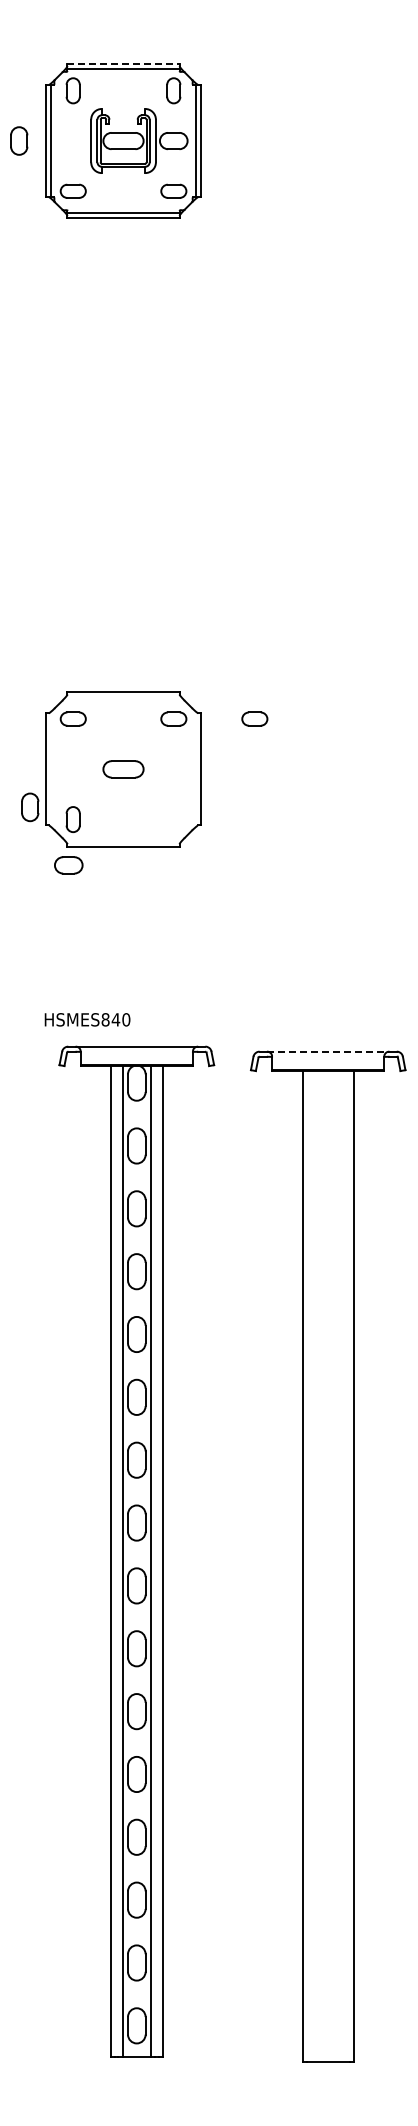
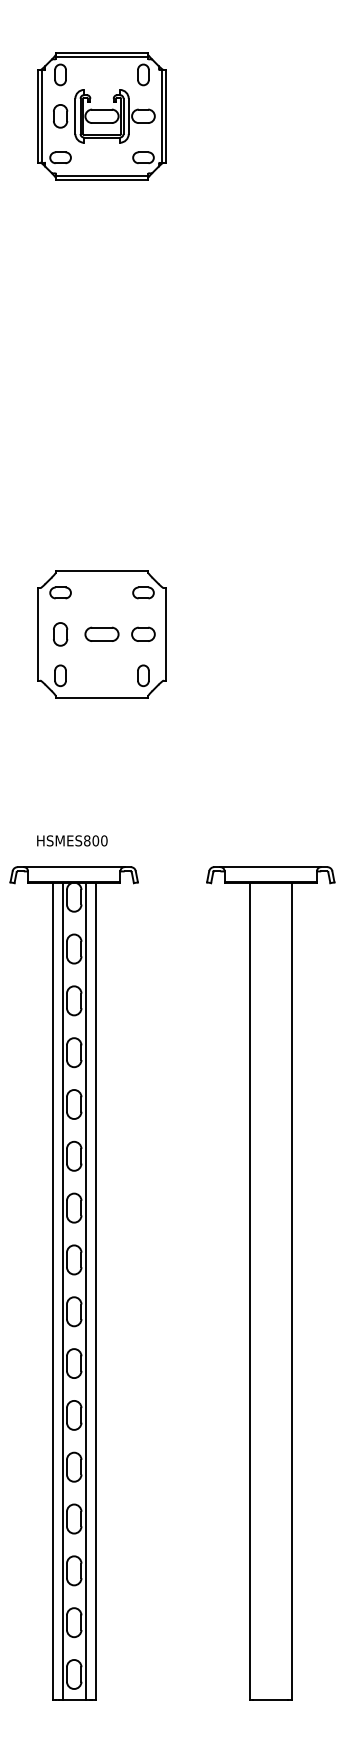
line: (124, 63) -> (102, 52), dashed -> solid
part: (19, 140) -> (60, 115), moved
part: (254, 718) -> (210, 592), removed
part: (30, 807) -> (60, 634), moved
part: (173, 819) -> (143, 675), added
part: (68, 865) -> (143, 634), moved
text: (115, 1019) -> (95, 840), HSMES840 -> HSMES800
line: (328, 1051) -> (271, 867), dashed -> solid
part: (136, 1551) -> (73, 1283), moved

